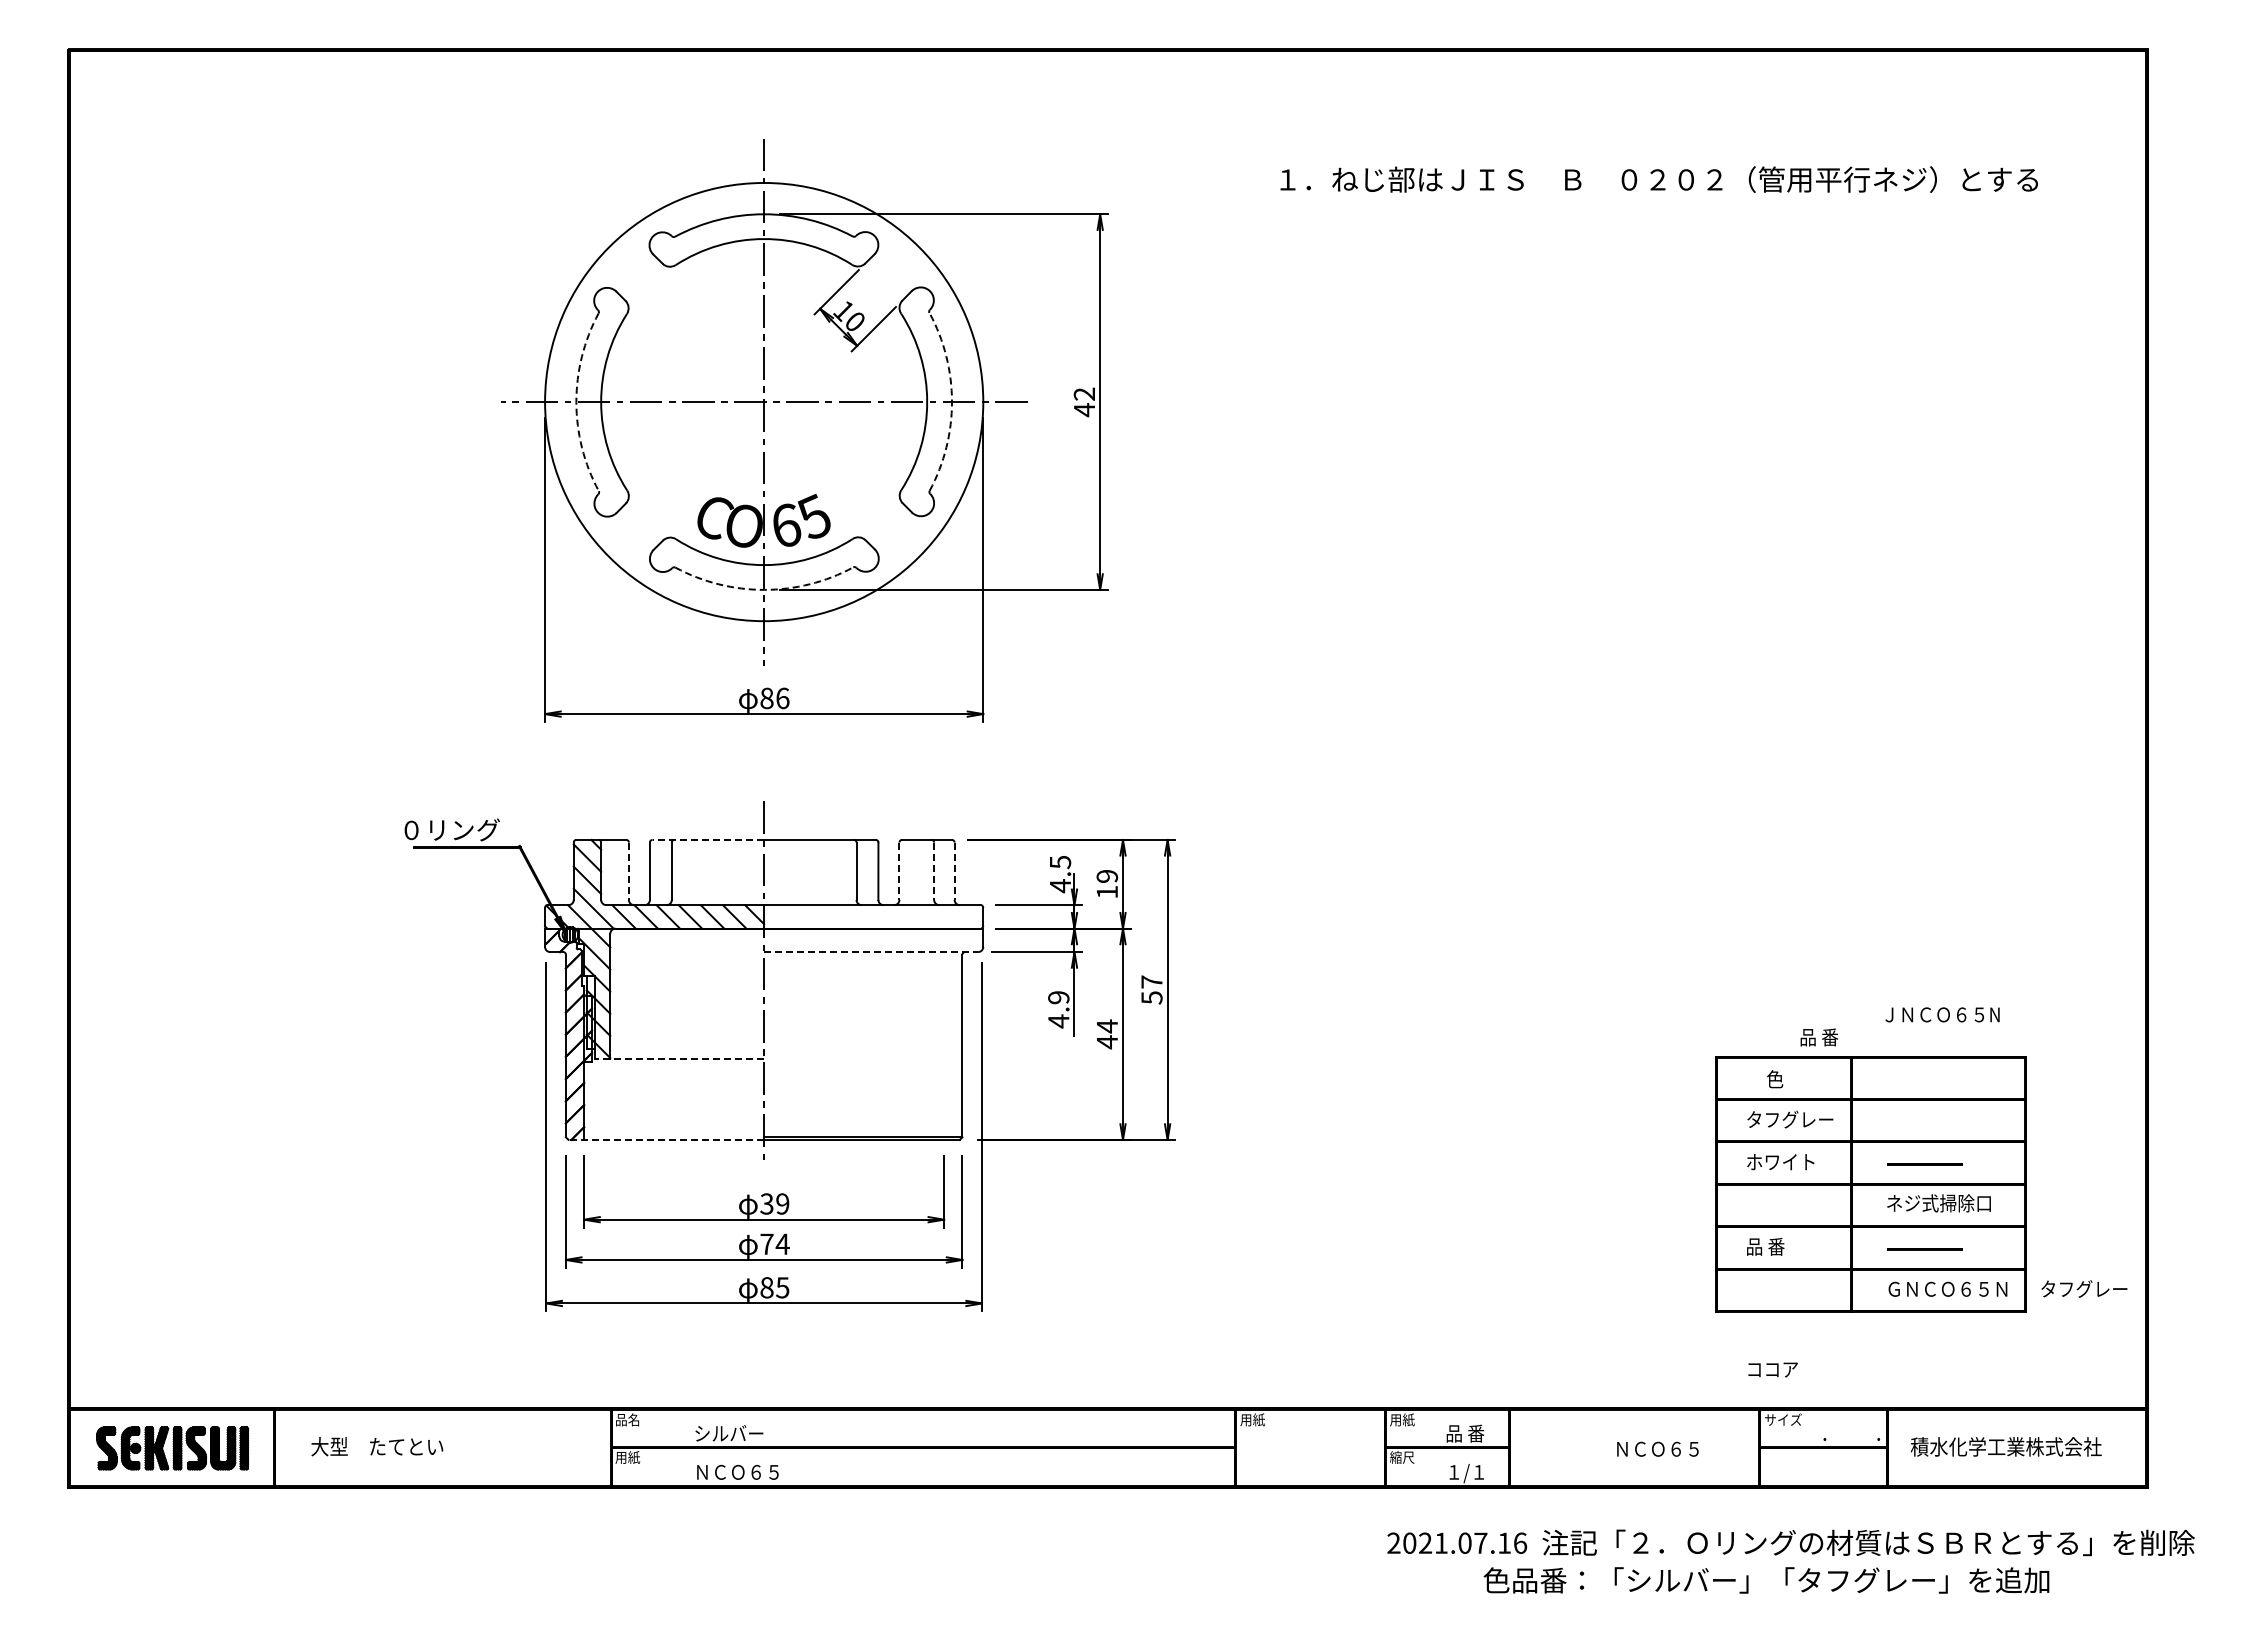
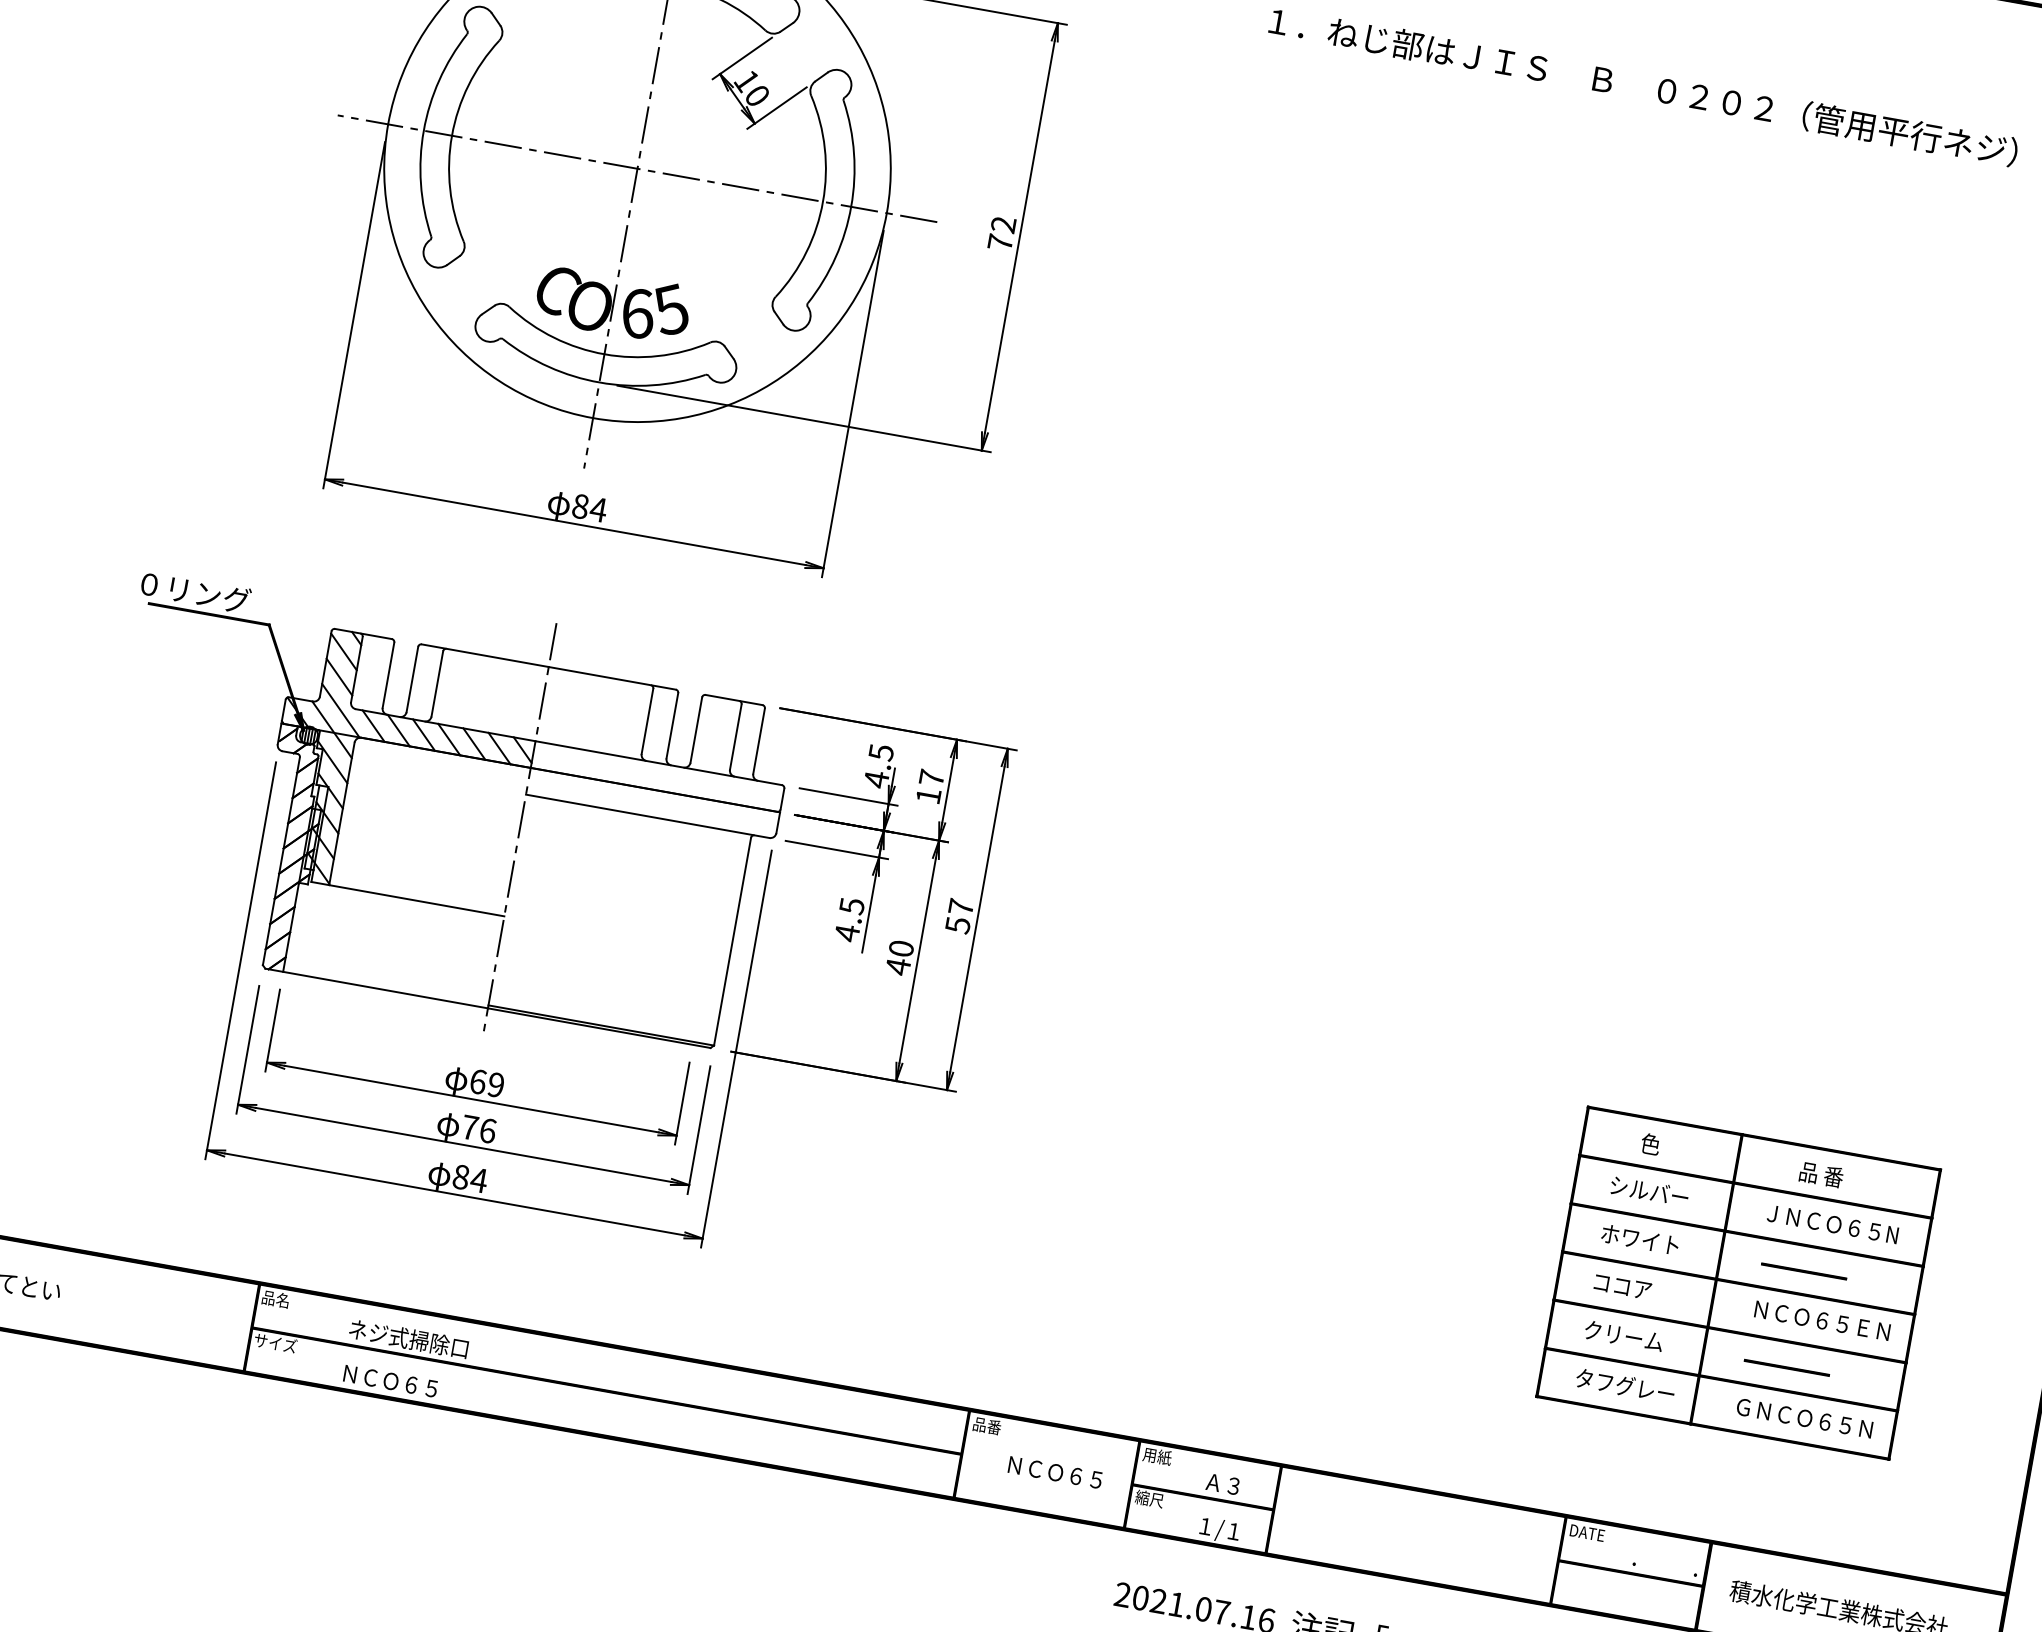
arc: (951, 401) -> (850, 206), dashed -> solid
arc: (576, 402) -> (423, 131), dashed -> solid
text: (1084, 410) -> (1000, 243), 42 -> 72
arc: (764, 589) -> (599, 382), dashed -> solid
text: (782, 698) -> (598, 509), 86 -> 84
line: (708, 839) -> (485, 655), dashed -> solid
line: (628, 871) -> (387, 675), dashed -> solid
line: (899, 871) -> (696, 730), dashed -> solid
line: (934, 871) -> (736, 737), dashed -> solid
line: (954, 871) -> (758, 741), dashed -> solid
text: (1107, 875) -> (932, 777), 19 -> 17
line: (871, 952) -> (648, 816), dashed -> solid
text: (1058, 997) -> (851, 905), 4.9 -> 4.5
text: (1942, 1014) -> (1832, 1223), moved
text: (1107, 1026) -> (901, 948), 44 -> 40
text: (1819, 1037) -> (1821, 1174), moved
line: (679, 1059) -> (407, 899), dashed -> solid
text: (1790, 1119) -> (1659, 1193), タフグレー -> シルバー
line: (666, 1139) -> (376, 988), dashed -> solid
text: (766, 1203) -> (477, 1081), 39 -> 69
text: (1947, 1203) -> (1821, 1320), ネジ式掃除口 -> ＮＣＯ６５ＥＮ
text: (782, 1243) -> (487, 1129), 74 -> 76
text: (1781, 1246) -> (1623, 1335), 品 番 -> クリーム
text: (782, 1287) -> (478, 1180), 85 -> 84
text: (2084, 1288) -> (1625, 1385), moved
text: (1772, 1369) -> (1622, 1286), moved
text: (1252, 1419) -> (986, 1425), 用紙 -> 品番
text: (1783, 1419) -> (1591, 1533), サイズ -> DATE
text: (746, 1433) -> (408, 1338), シルバー -> ネジ式掃除口
text: (1465, 1433) -> (1226, 1484), 品 番 -> Ａ３
text: (1657, 1448) -> (1055, 1471), moved
text: (633, 1457) -> (274, 1343), 用紙 -> サイズ

